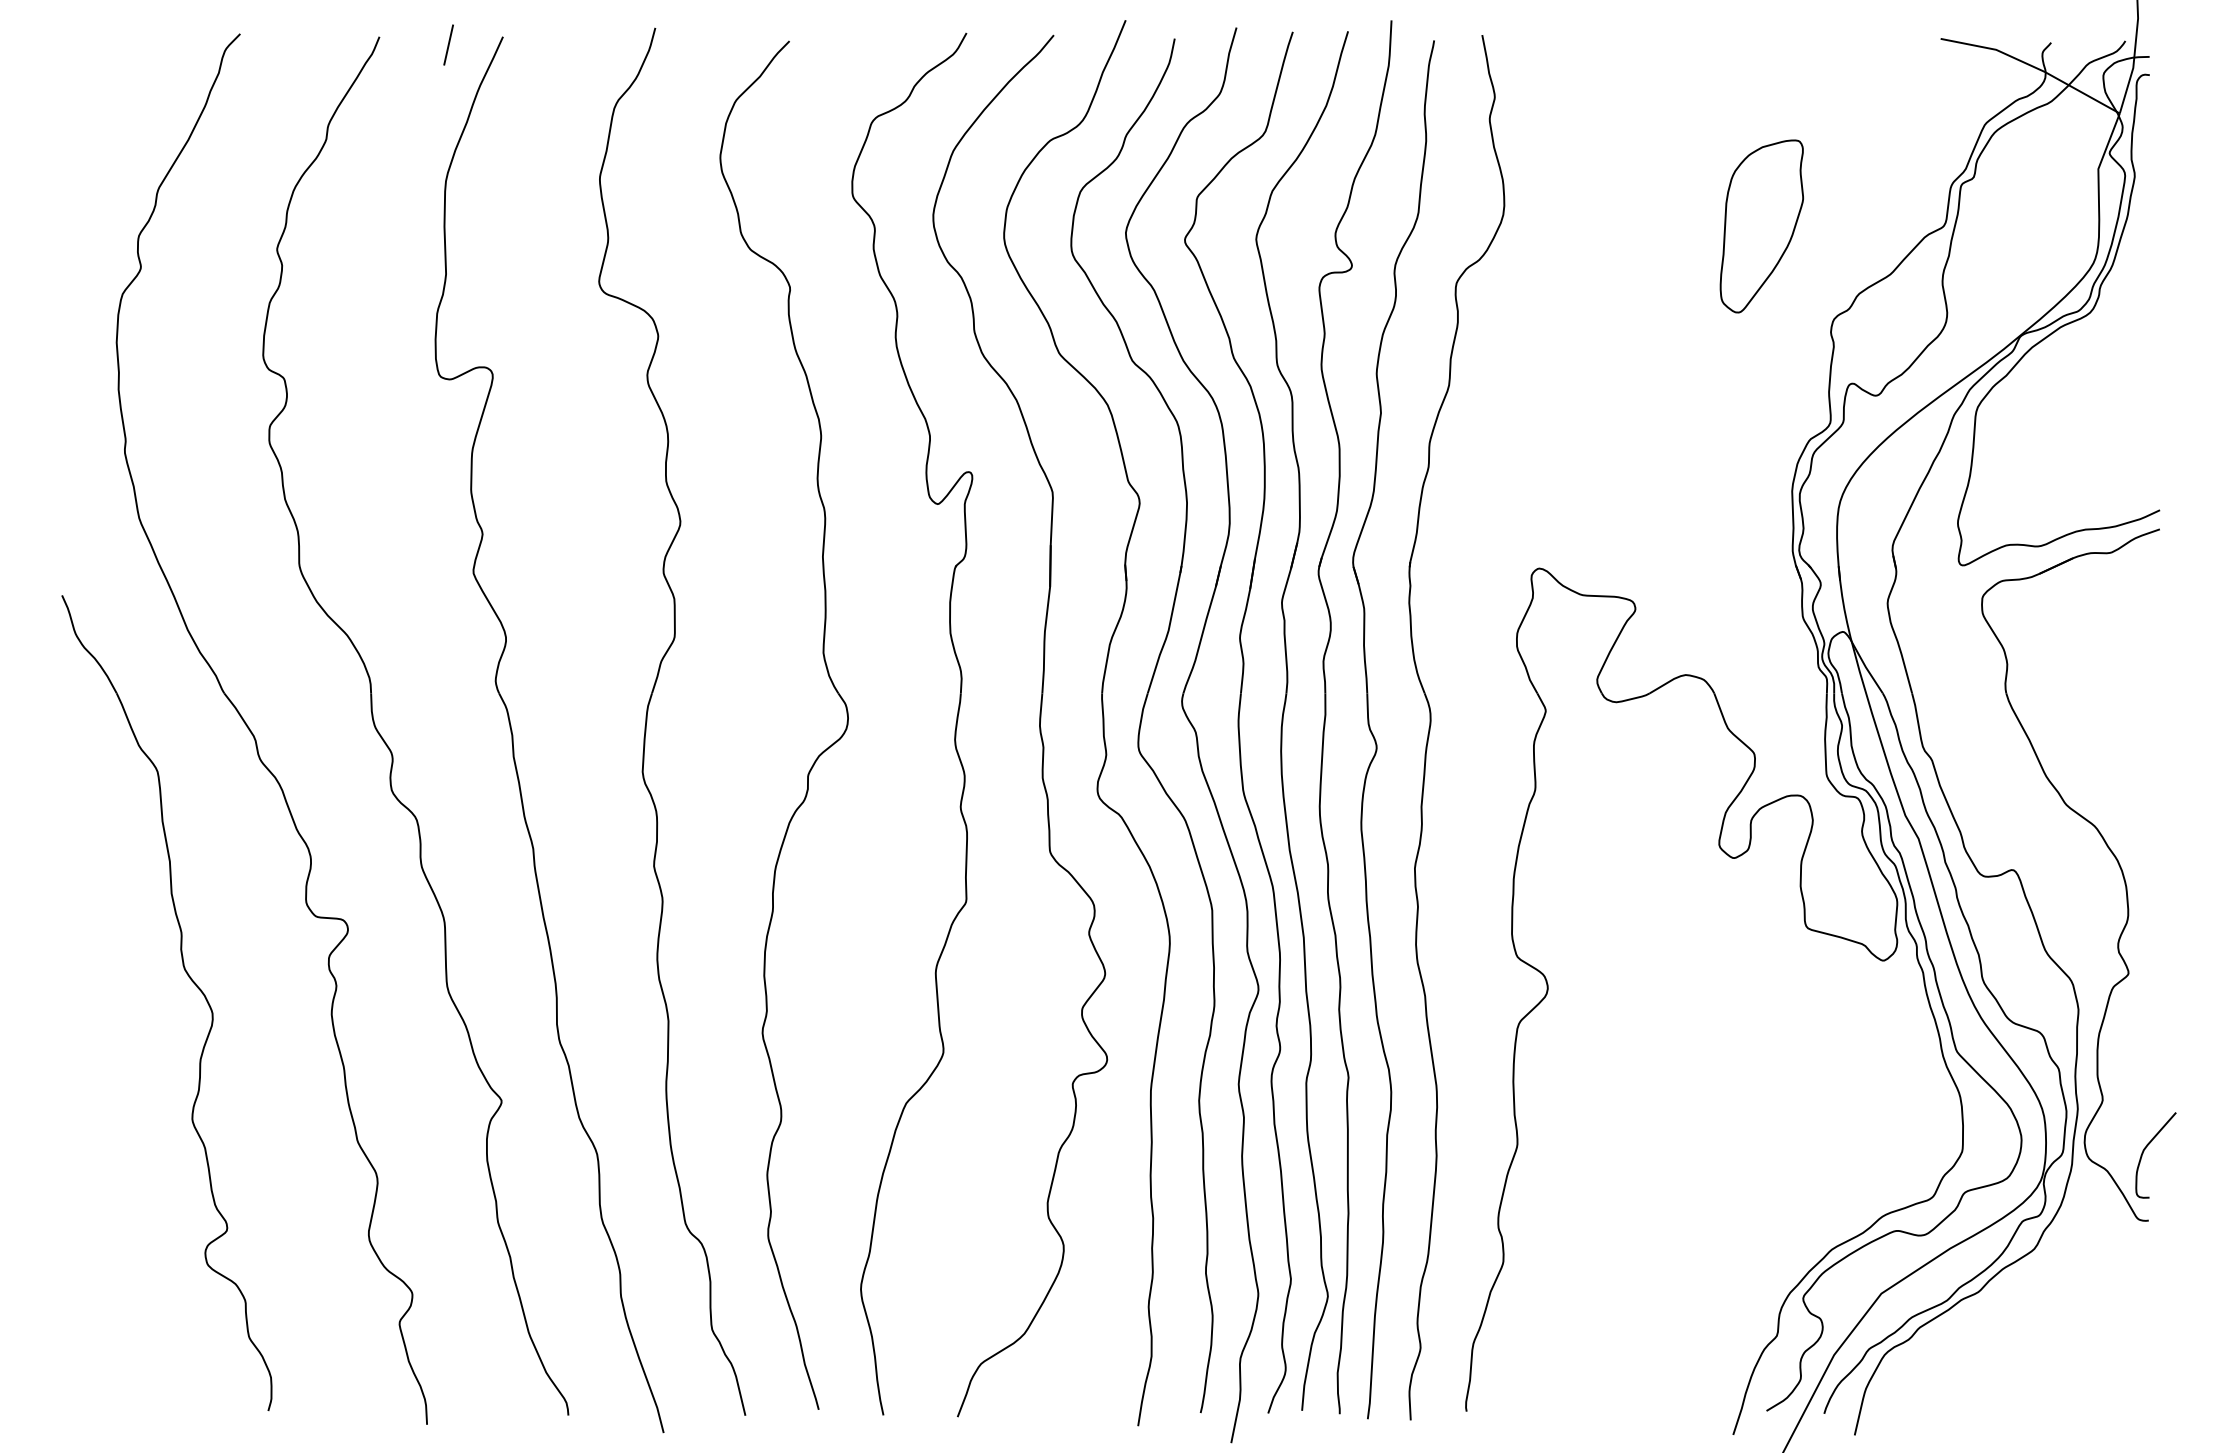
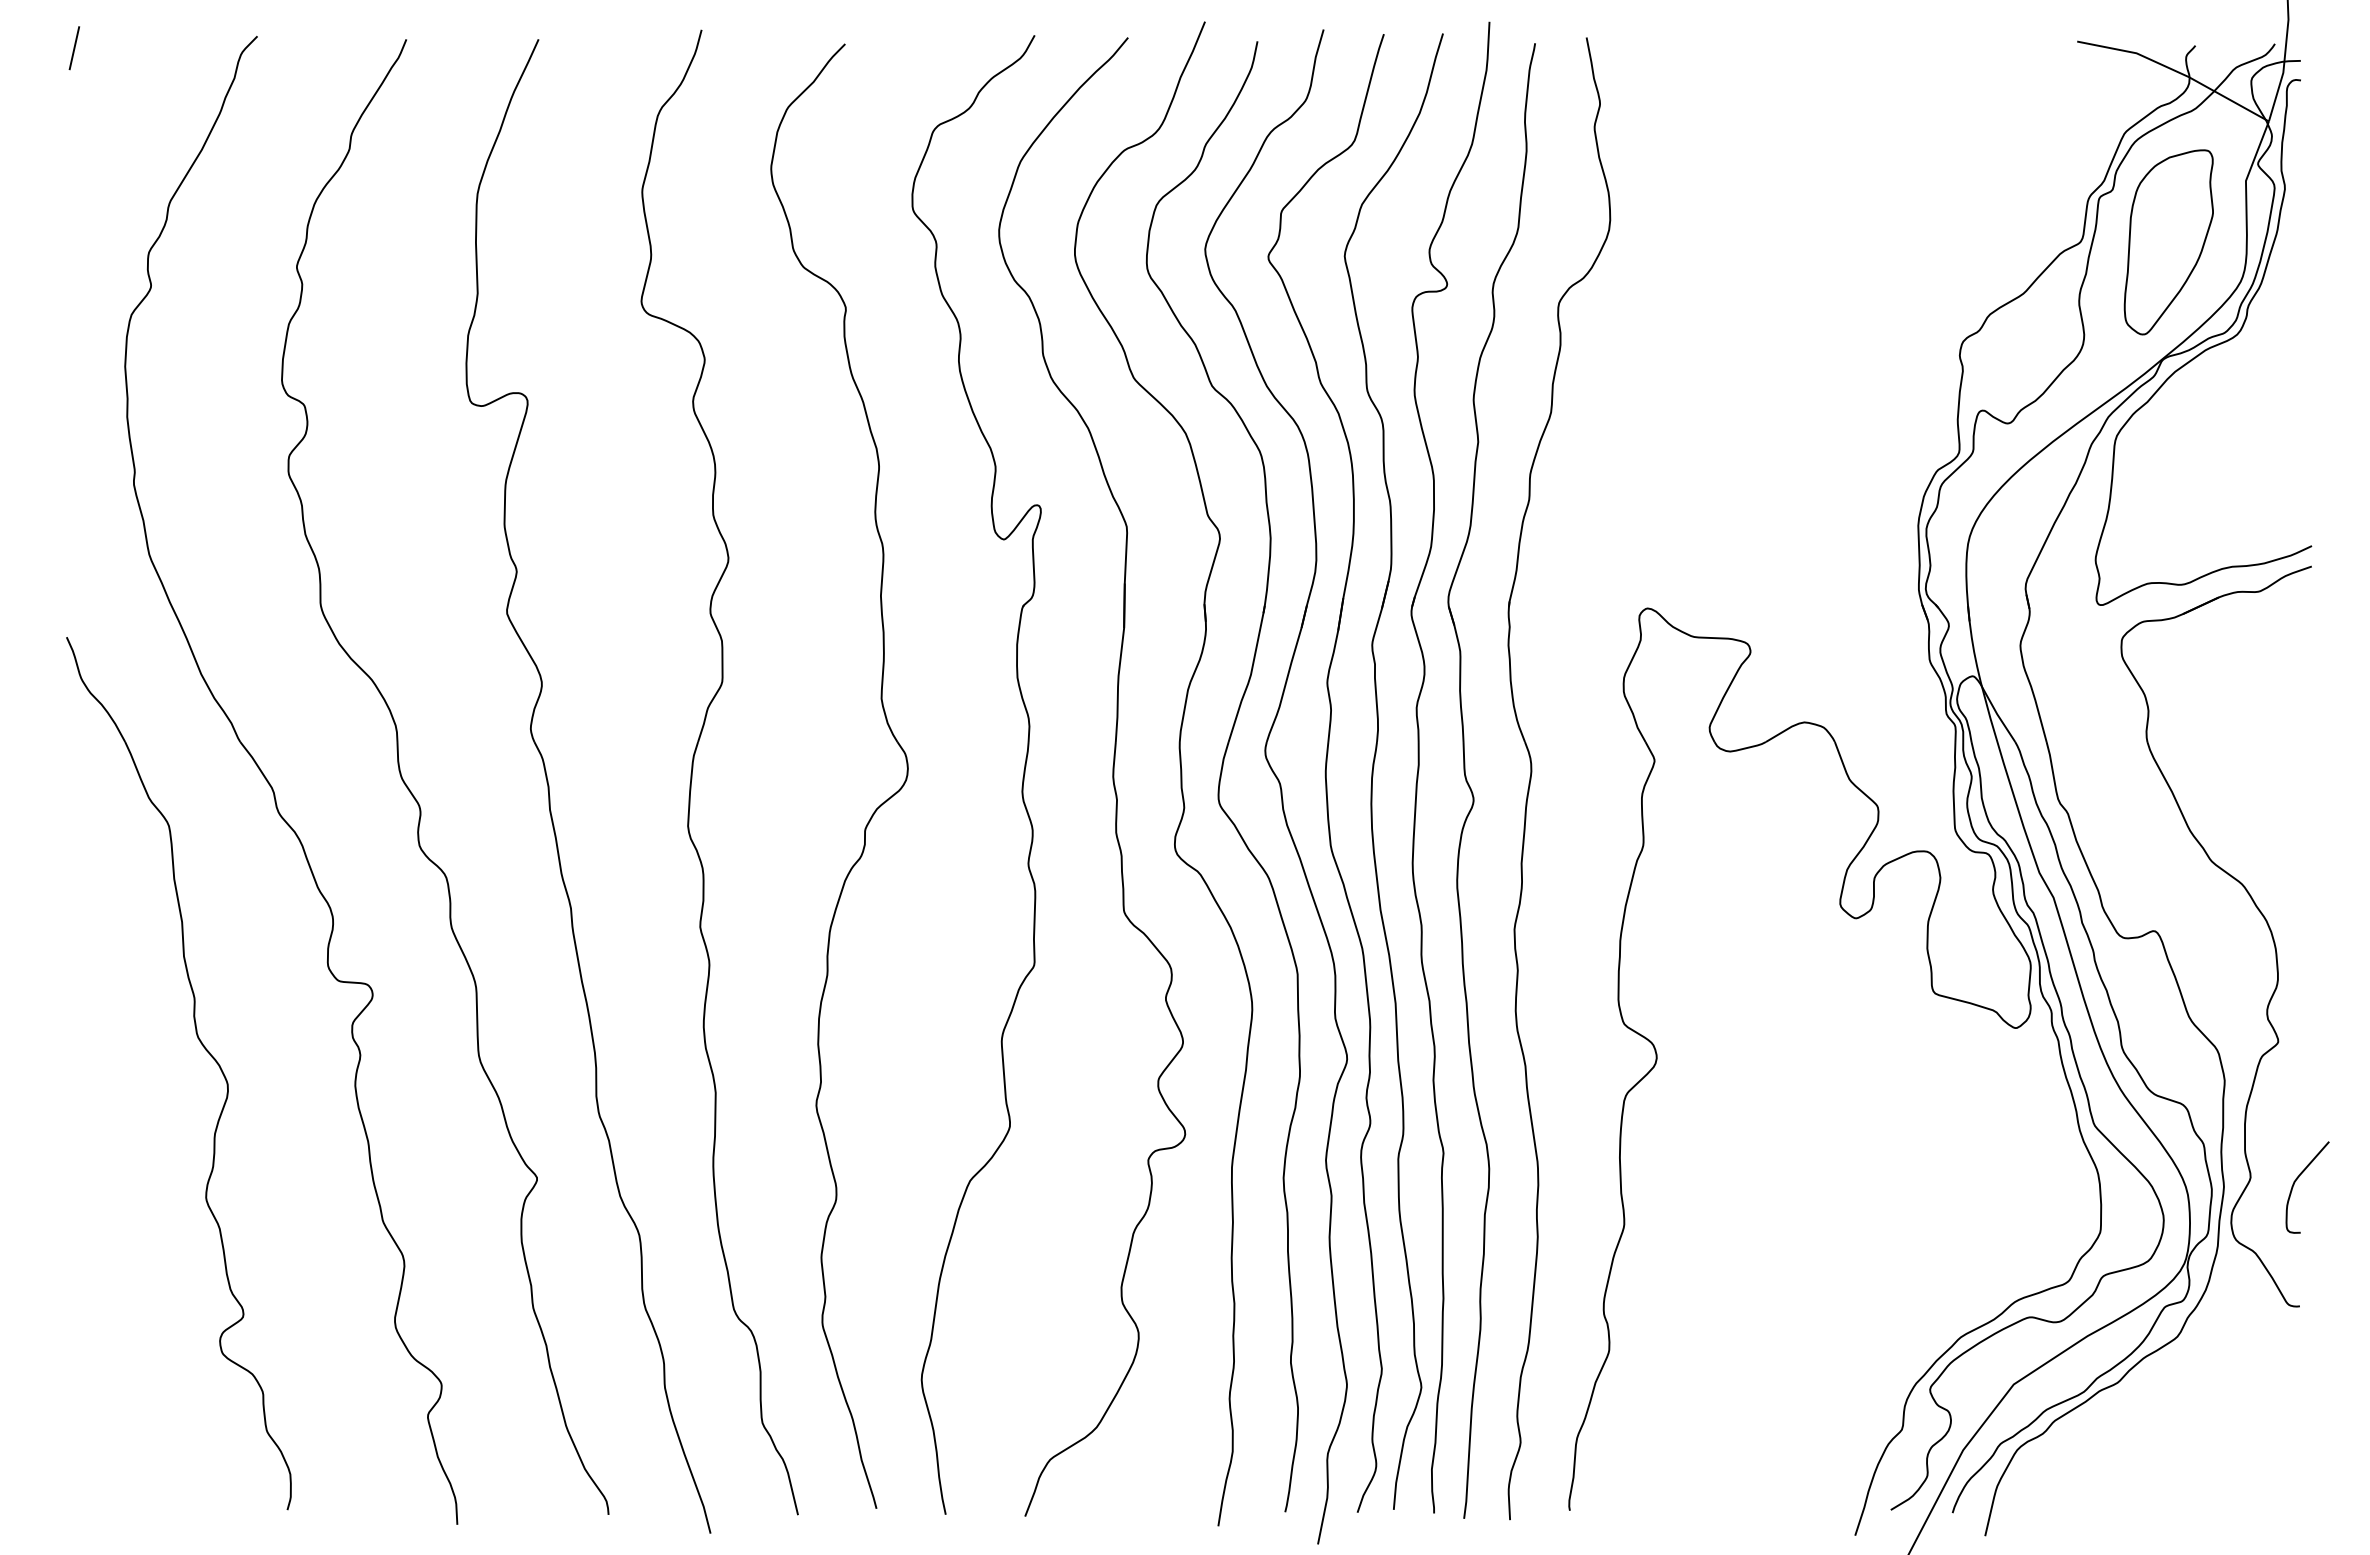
line: (448, 45) -> (74, 48), moved
part: (1761, 226) -> (2168, 242), moved
curve: (2145, 1149) -> (2296, 1181), moved

